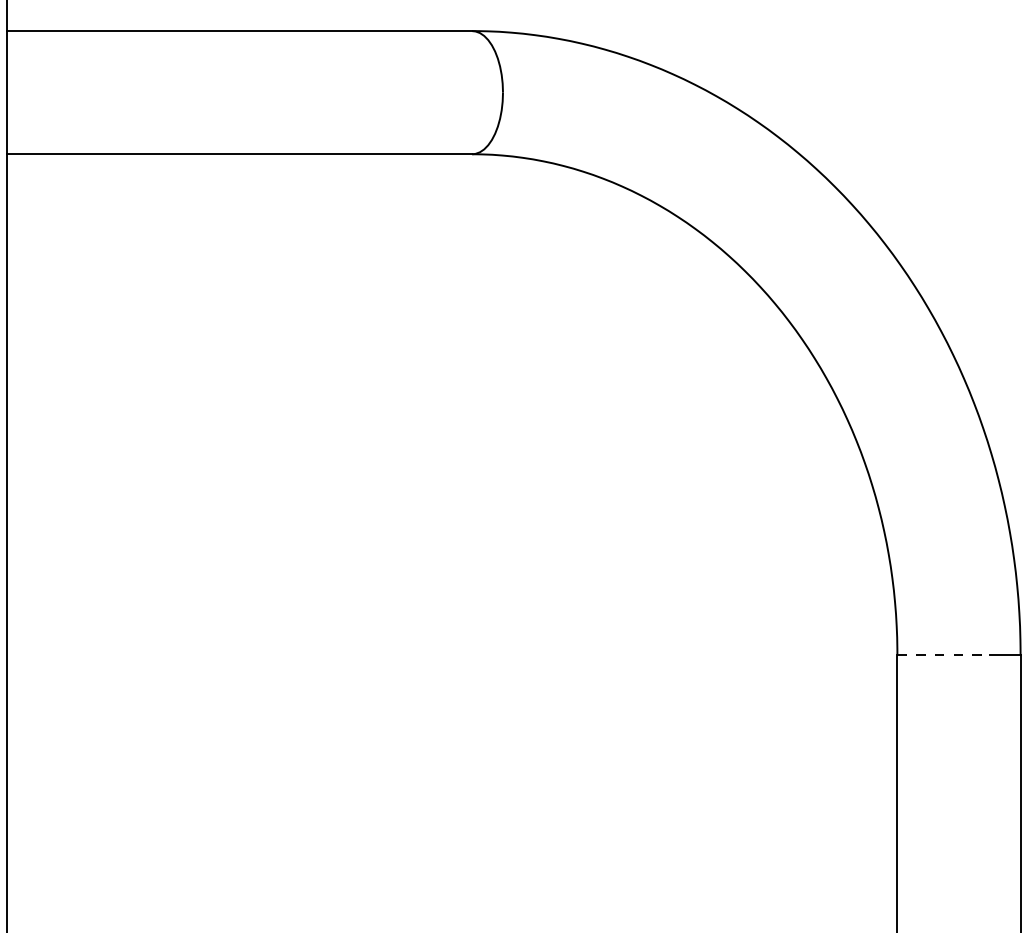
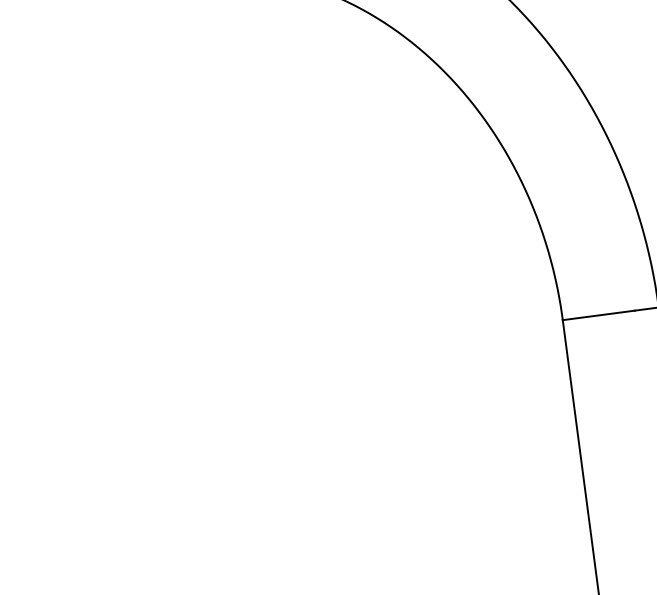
line: (944, 654) -> (599, 315), dashed -> solid

